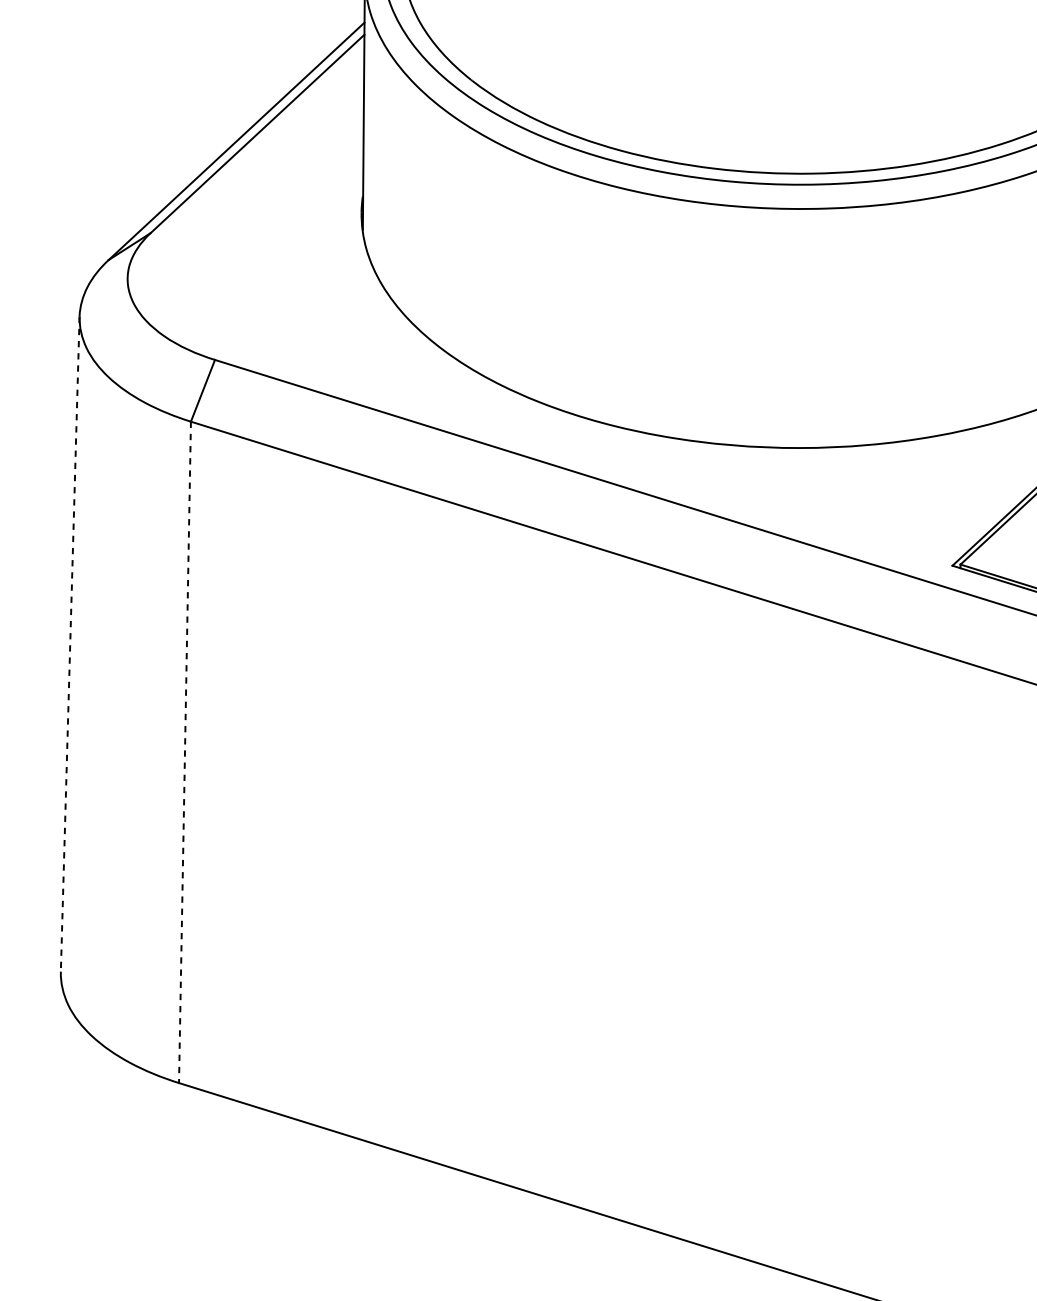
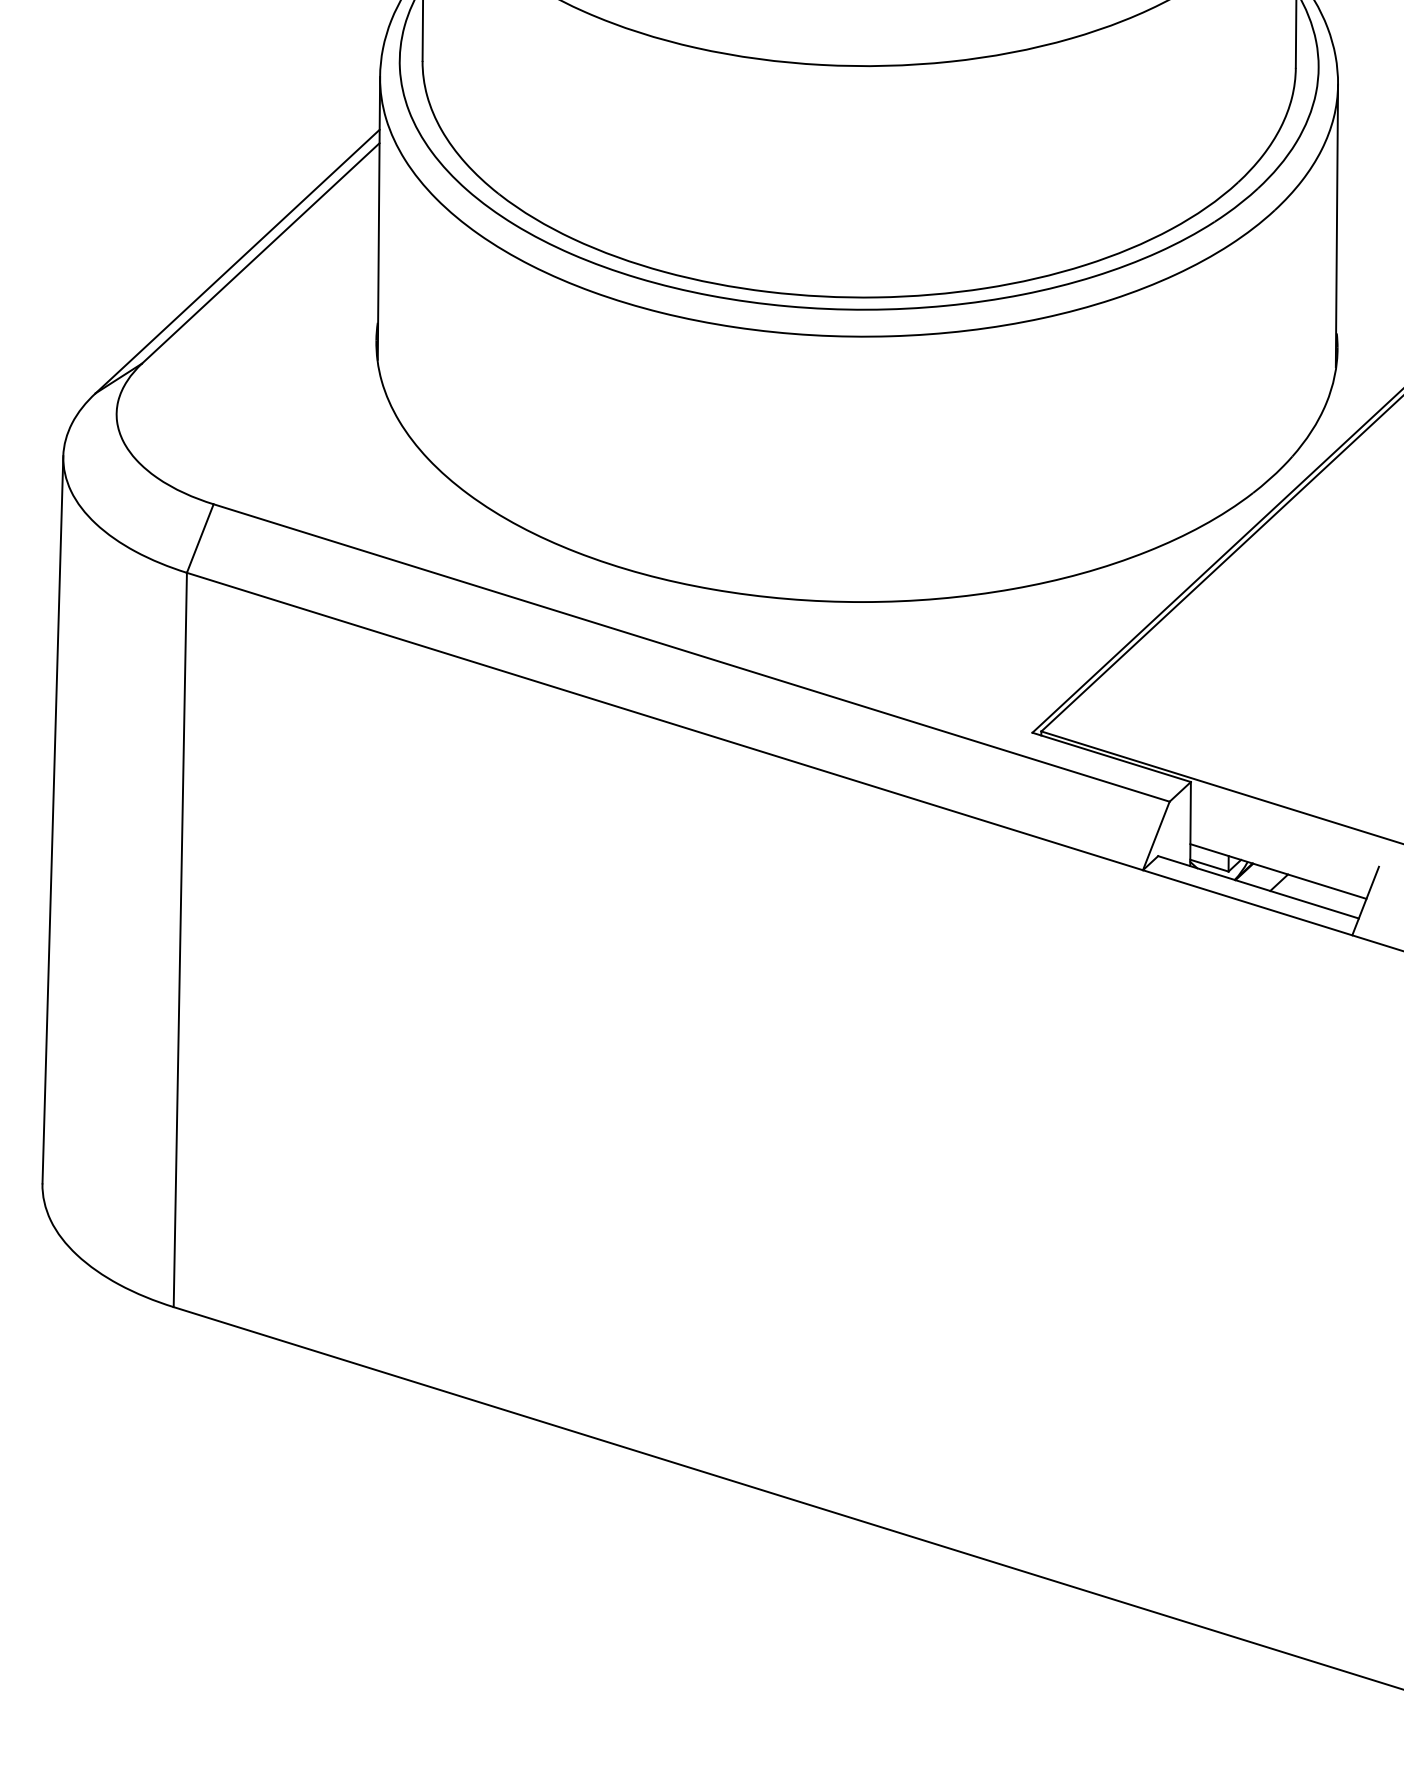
line: (69, 643) -> (52, 819), dashed -> solid
line: (185, 752) -> (180, 940), dashed -> solid

